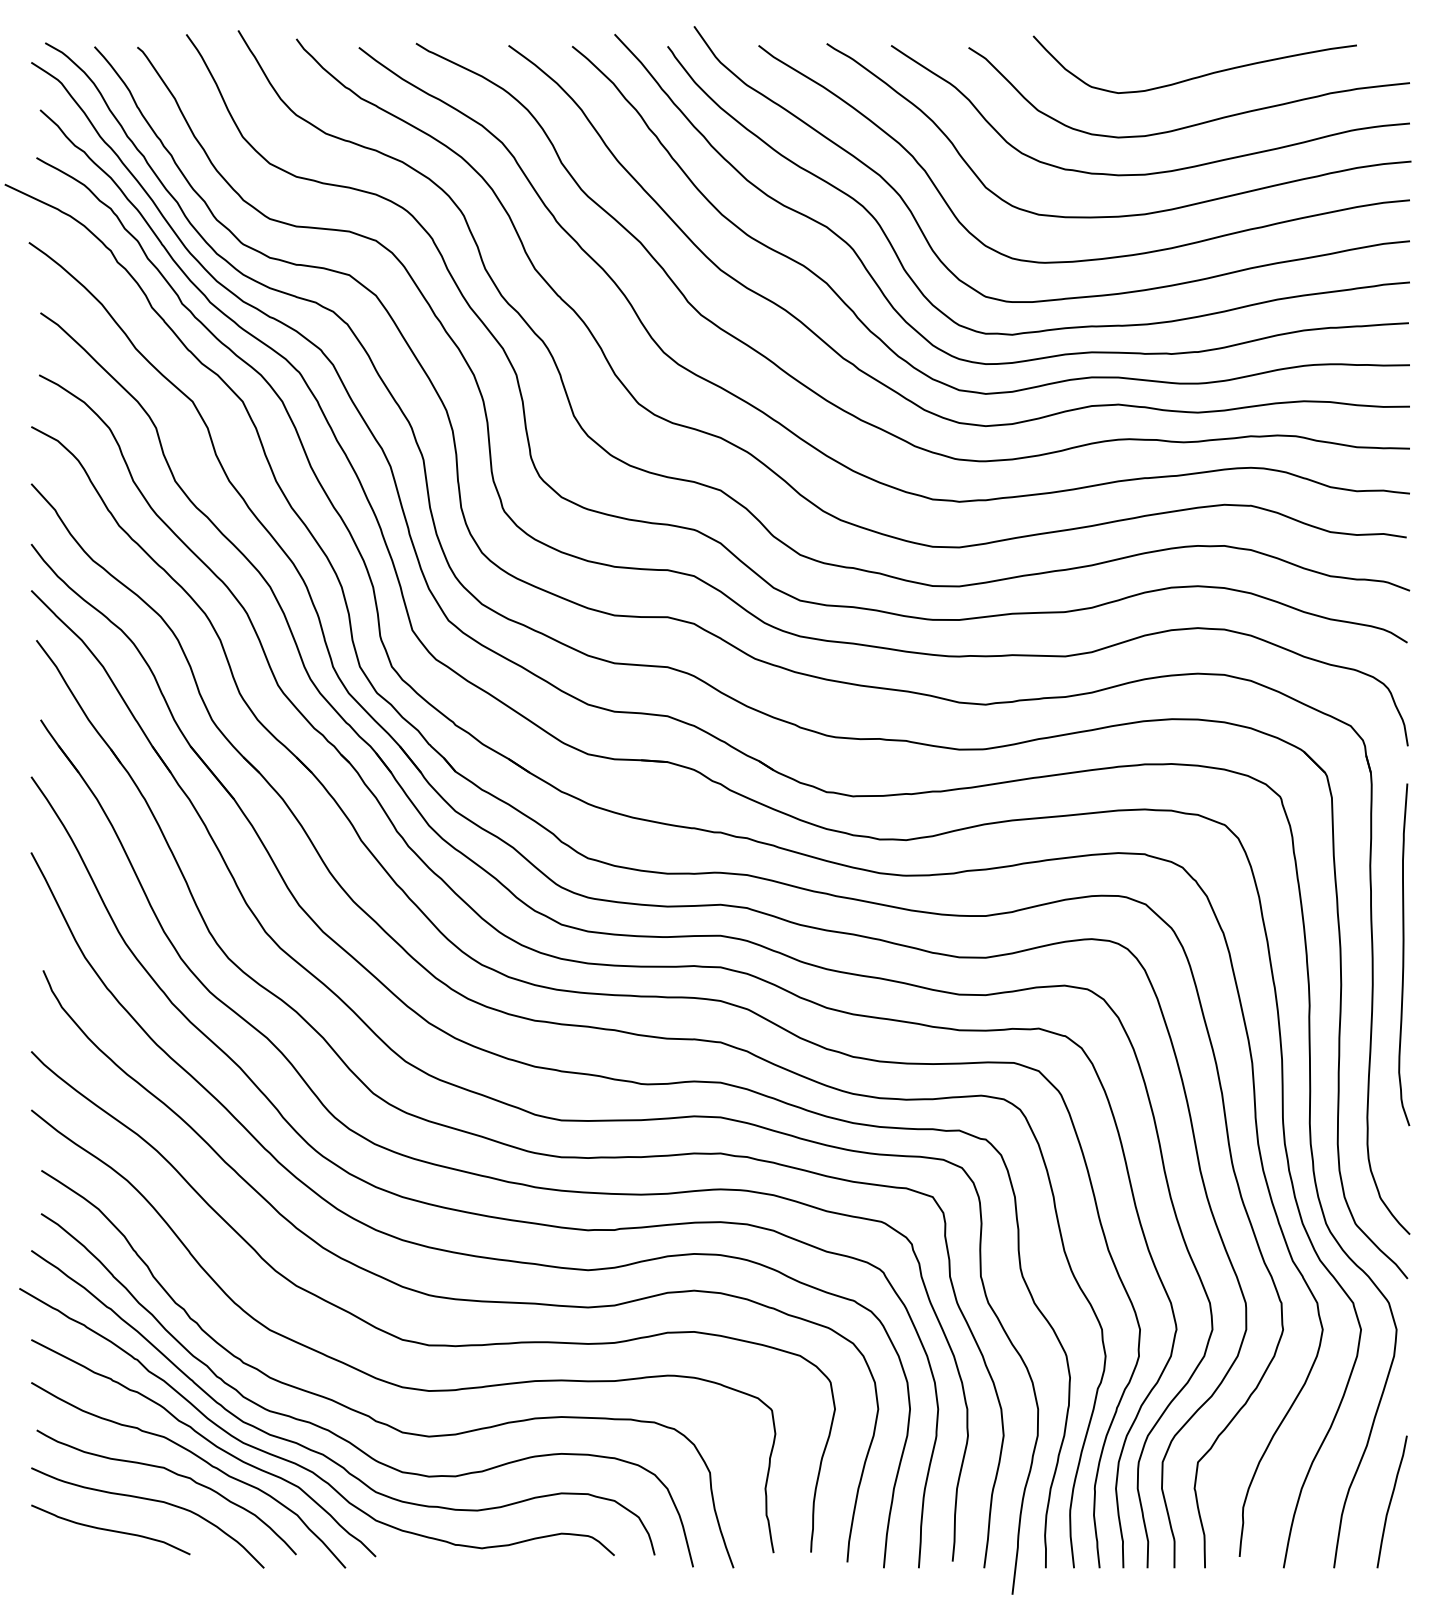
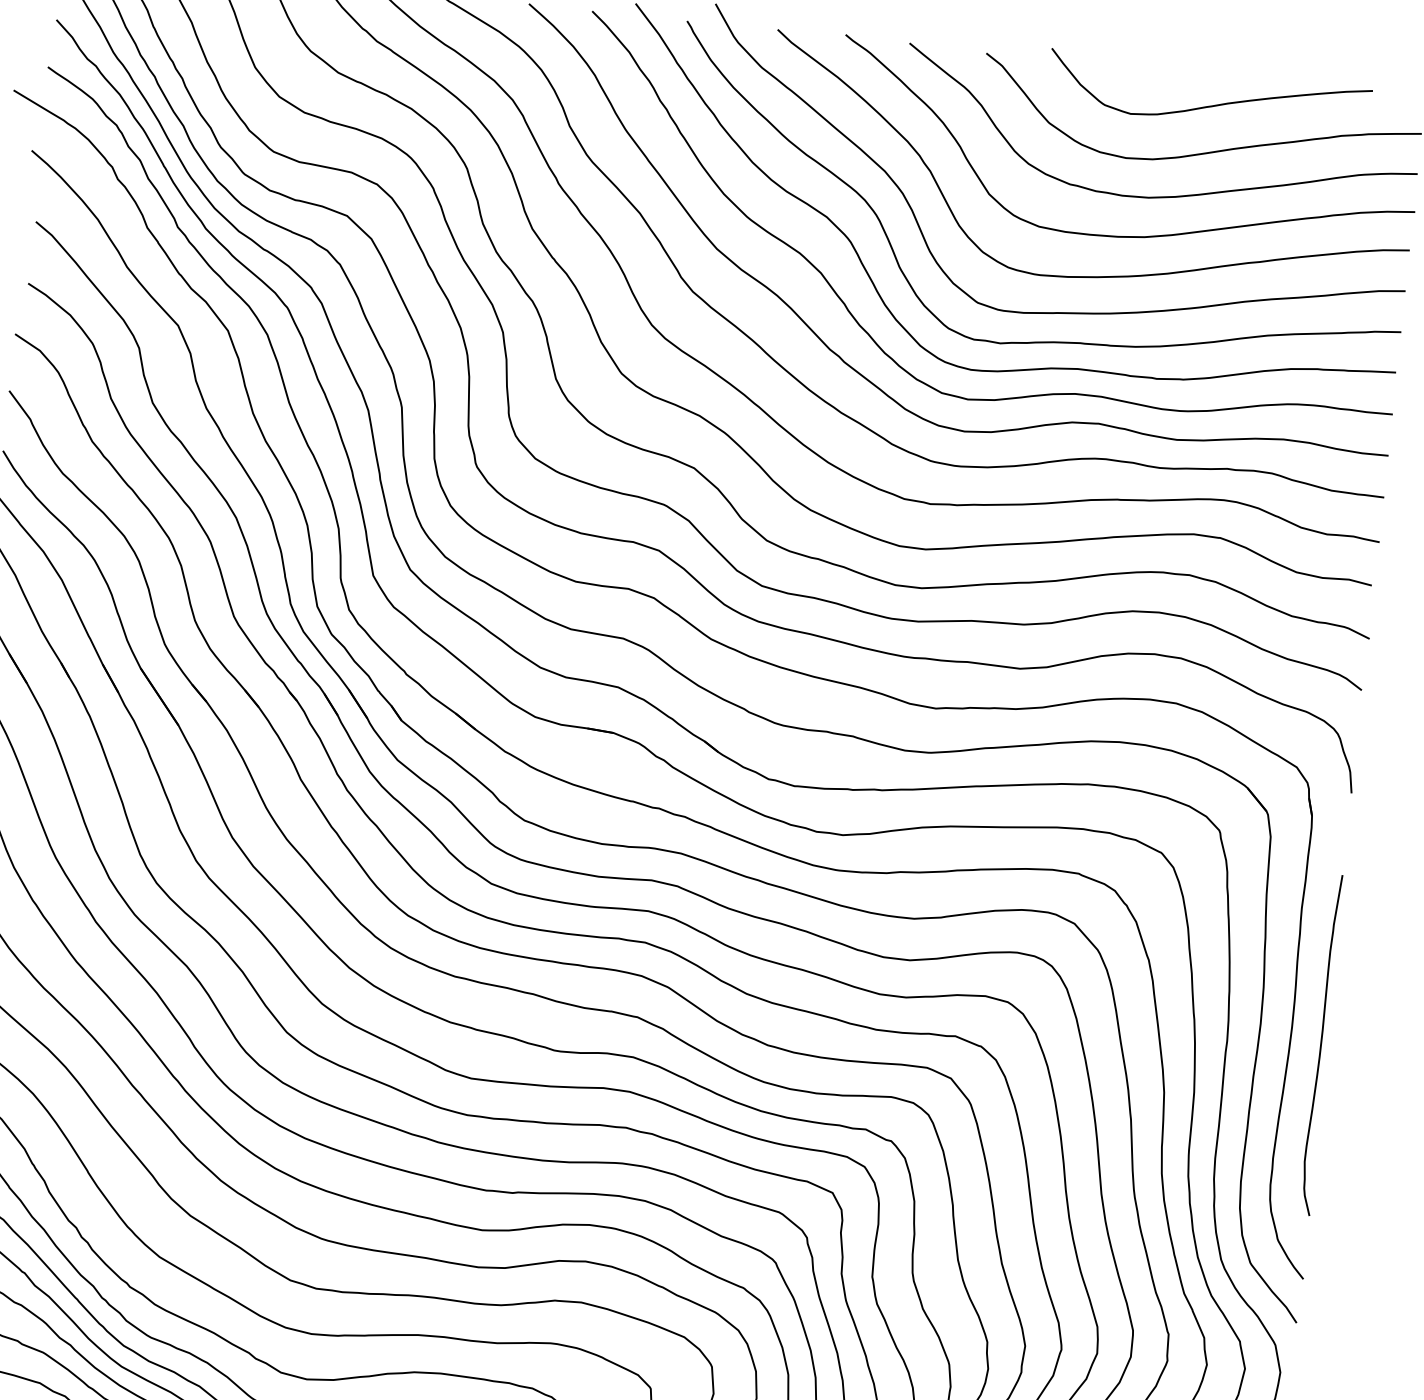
curve: (1404, 954) -> (1322, 1044), moved

